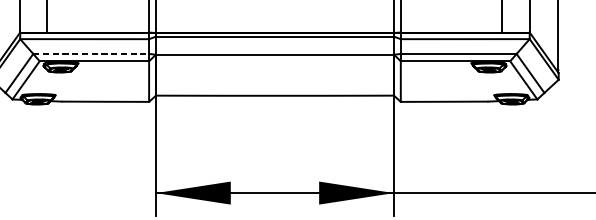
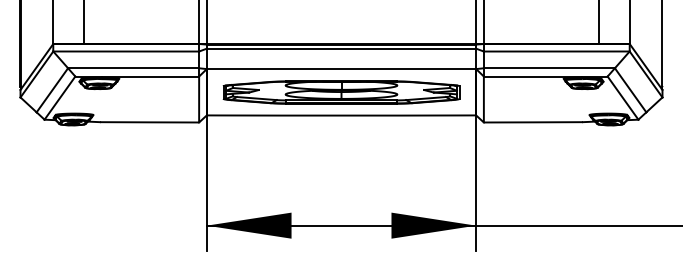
line: (91, 54) -> (133, 68), dashed -> solid
part: (274, 75) -> (341, 92), added

